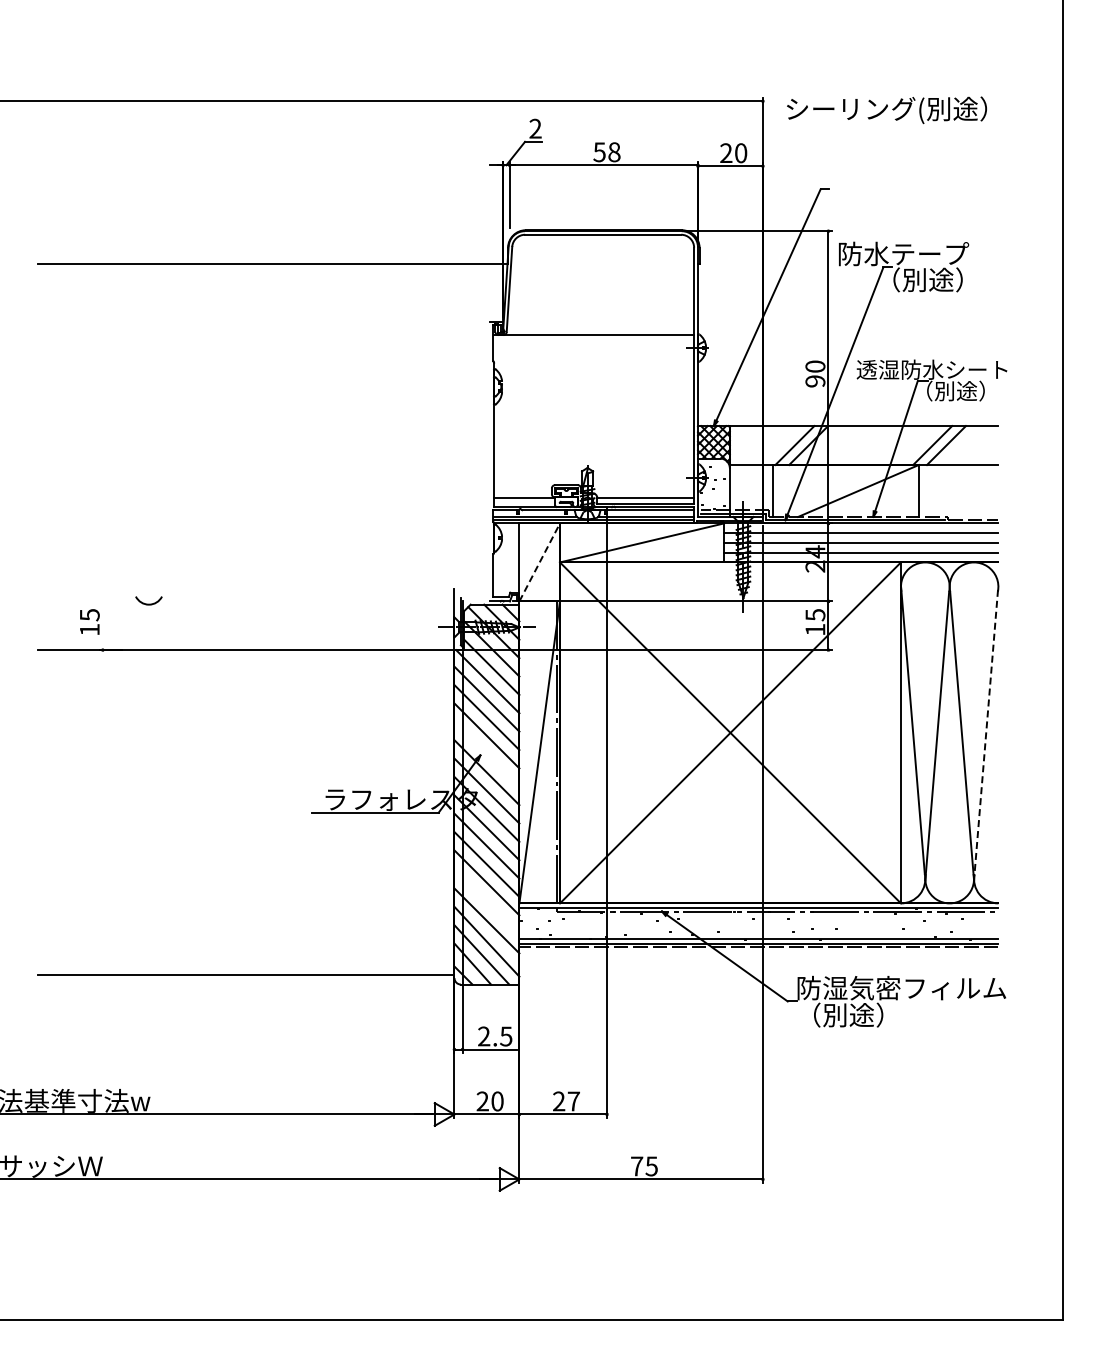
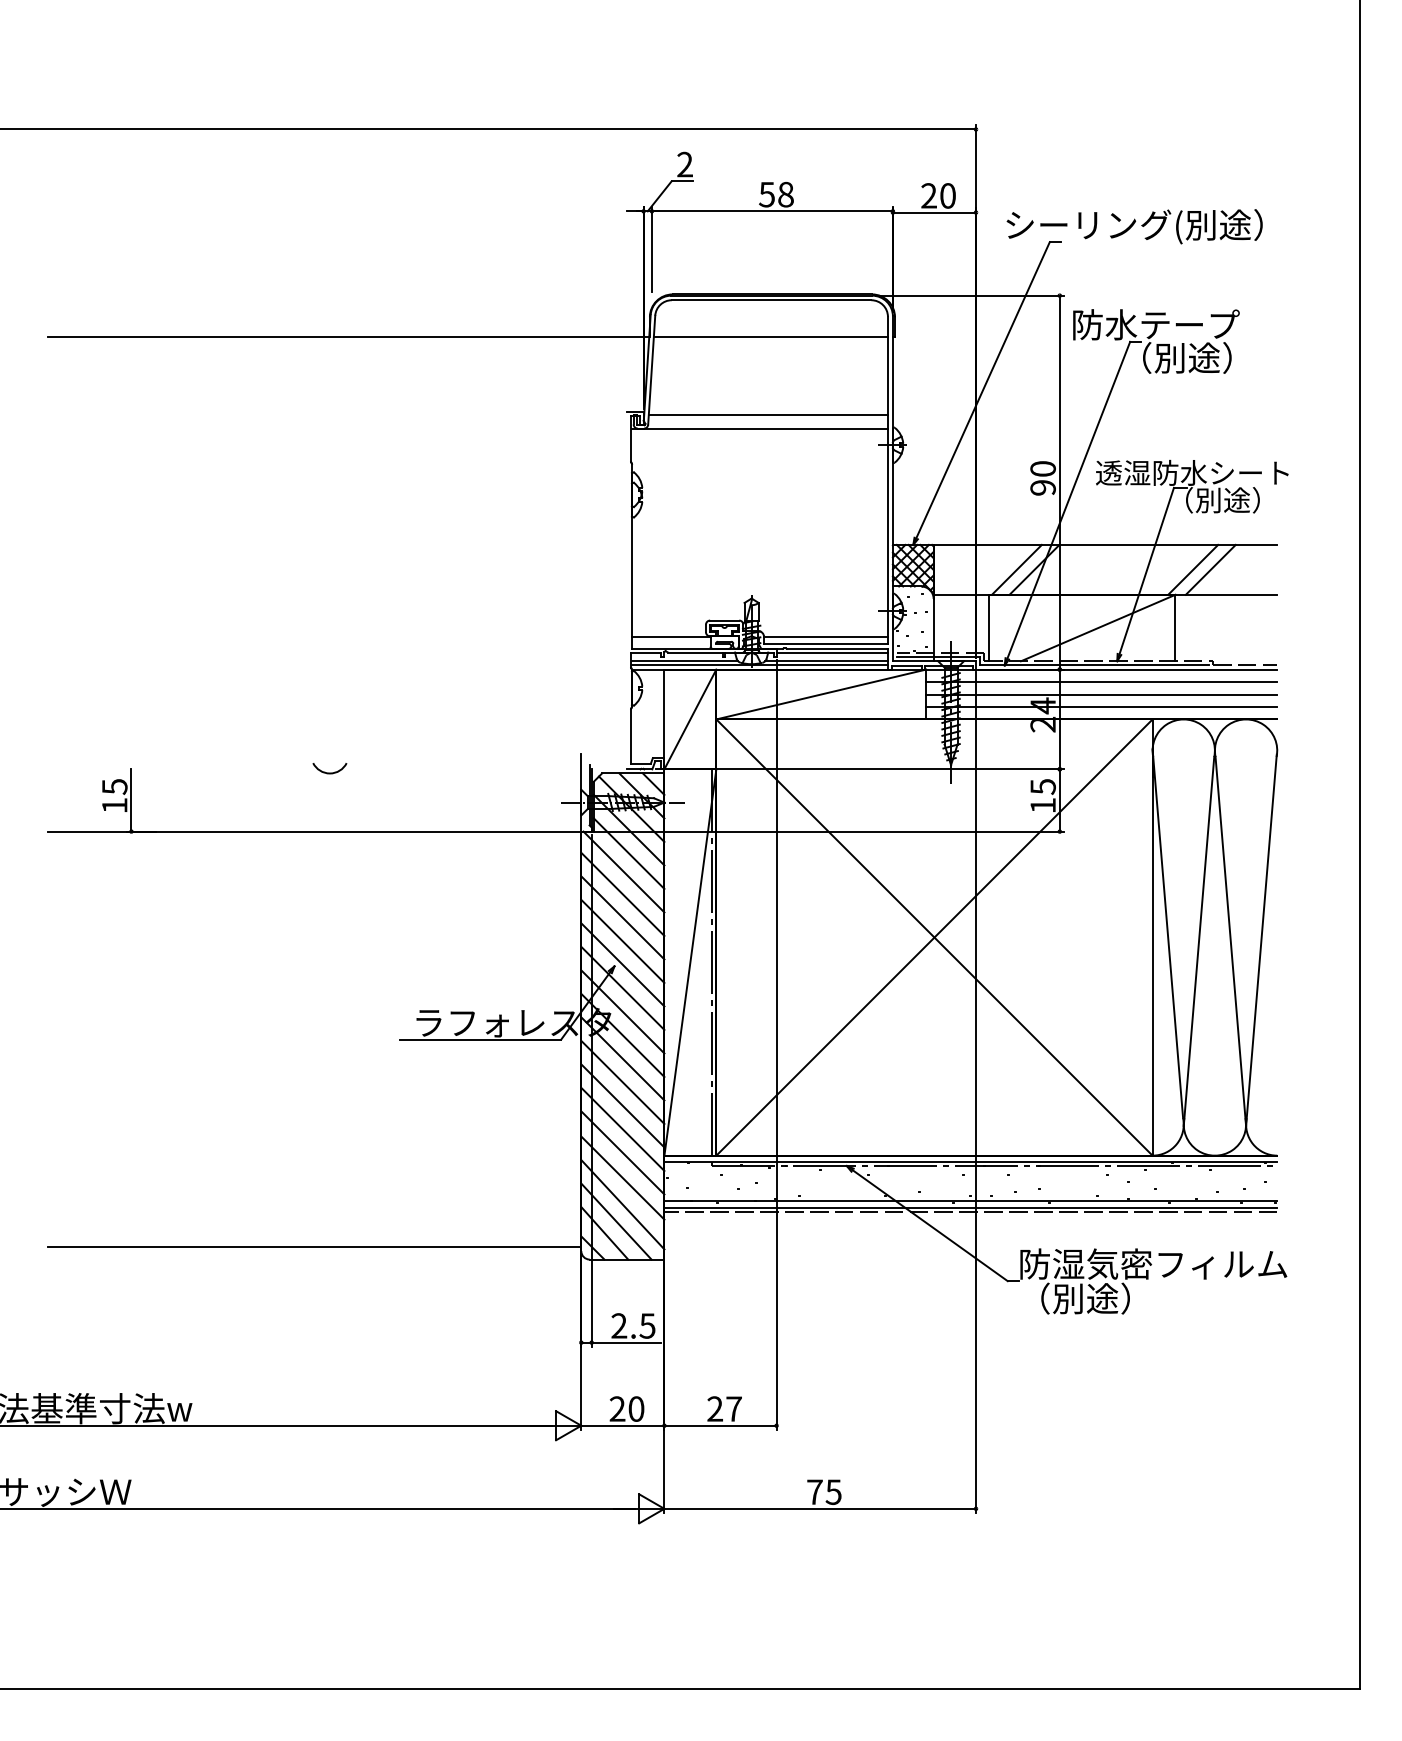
text: (886, 110) -> (1134, 226), moved
line: (602, 263) -> (770, 336), added
line: (600, 324) -> (768, 415), added
line: (539, 562) -> (690, 719), dashed -> solid
arc: (148, 603) -> (329, 771), moved
line: (102, 625) -> (131, 800), added
line: (986, 735) -> (1262, 940), dashed -> solid
line: (486, 753) -> (622, 963), added
line: (486, 900) -> (622, 1151), added

